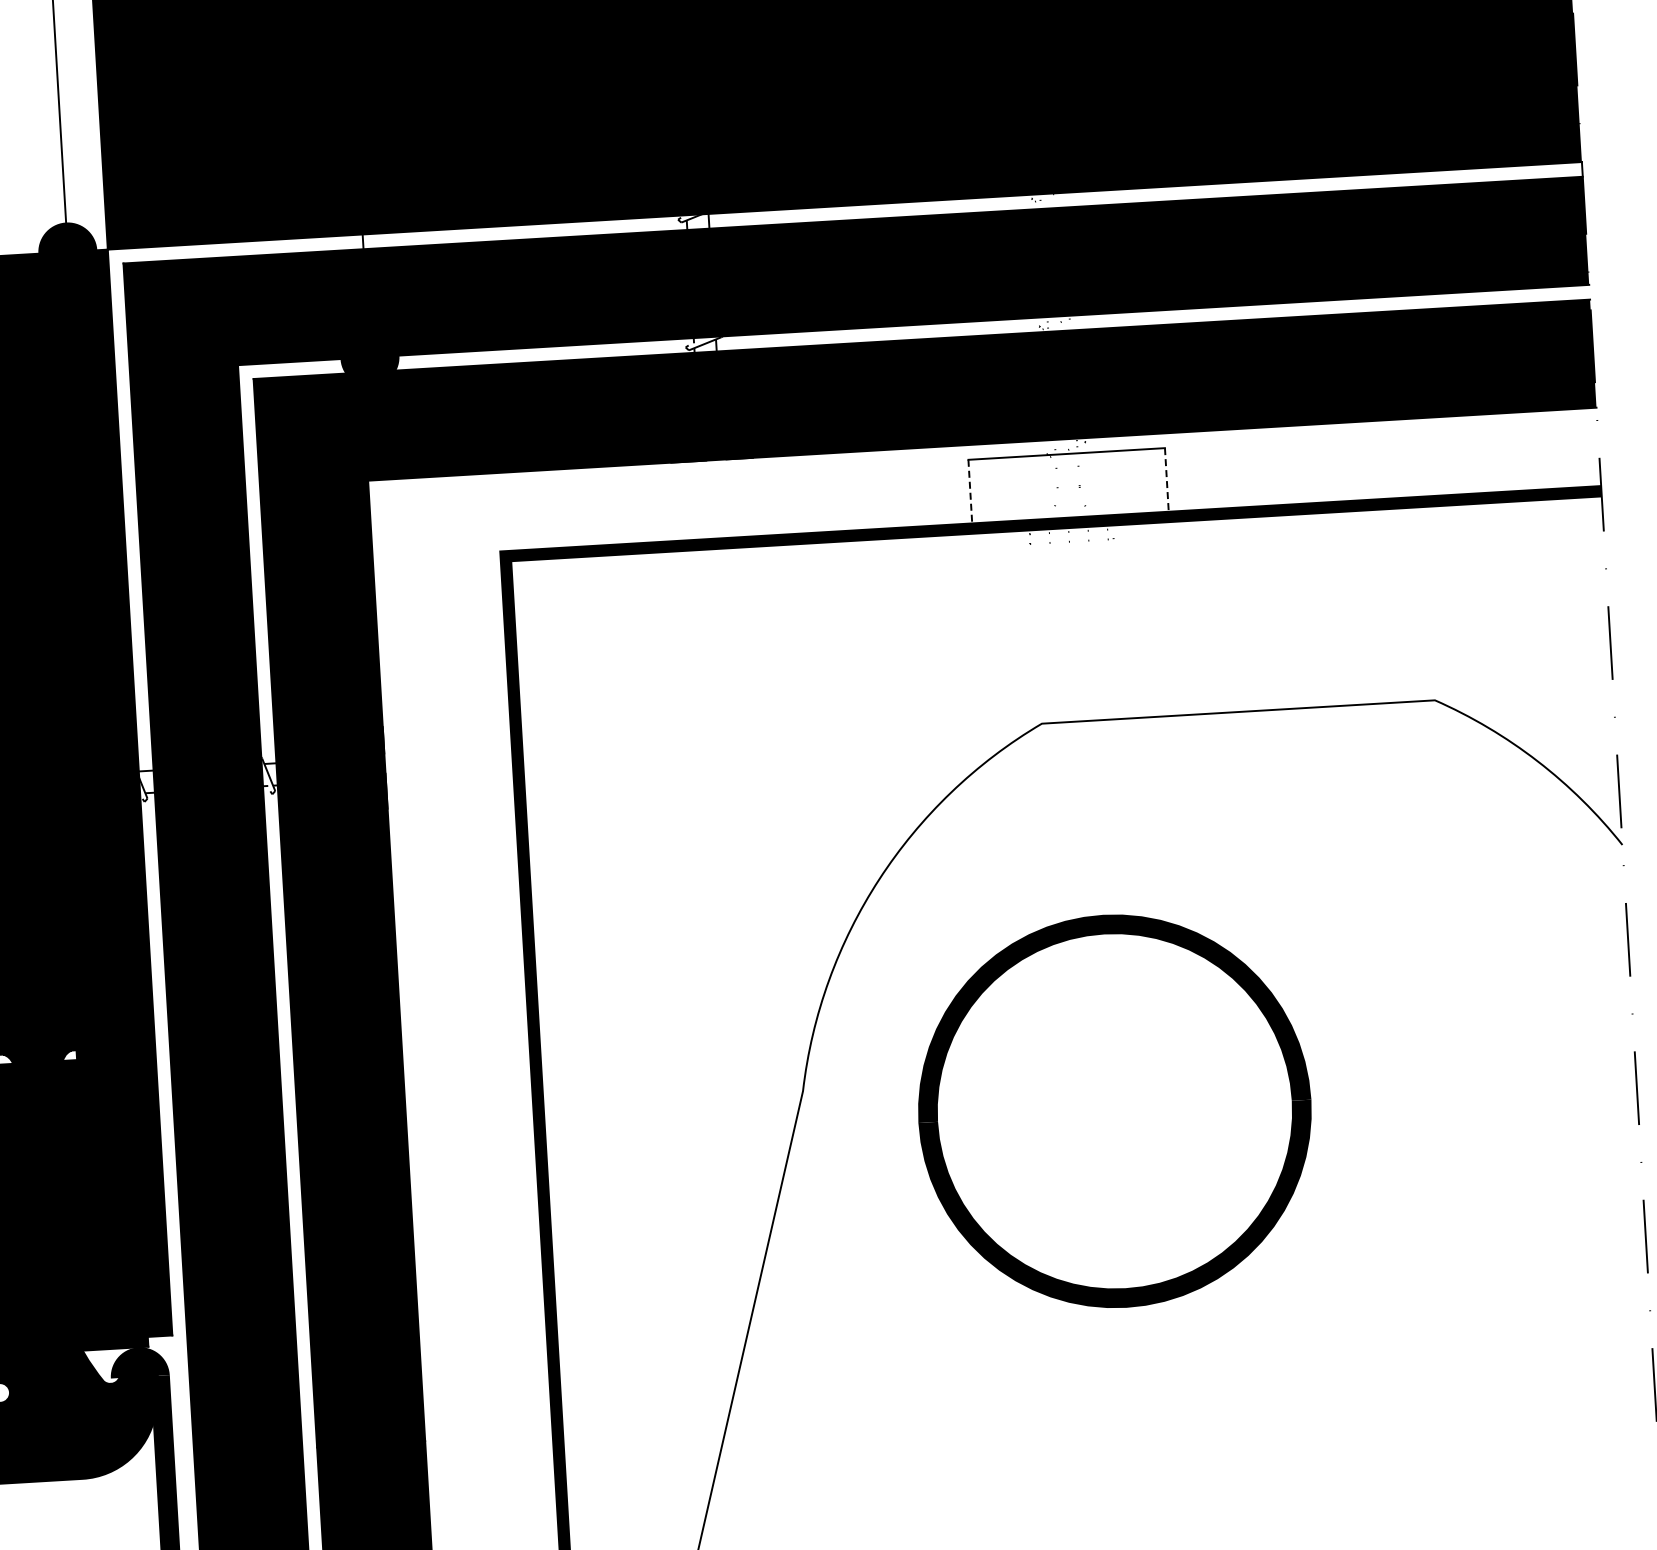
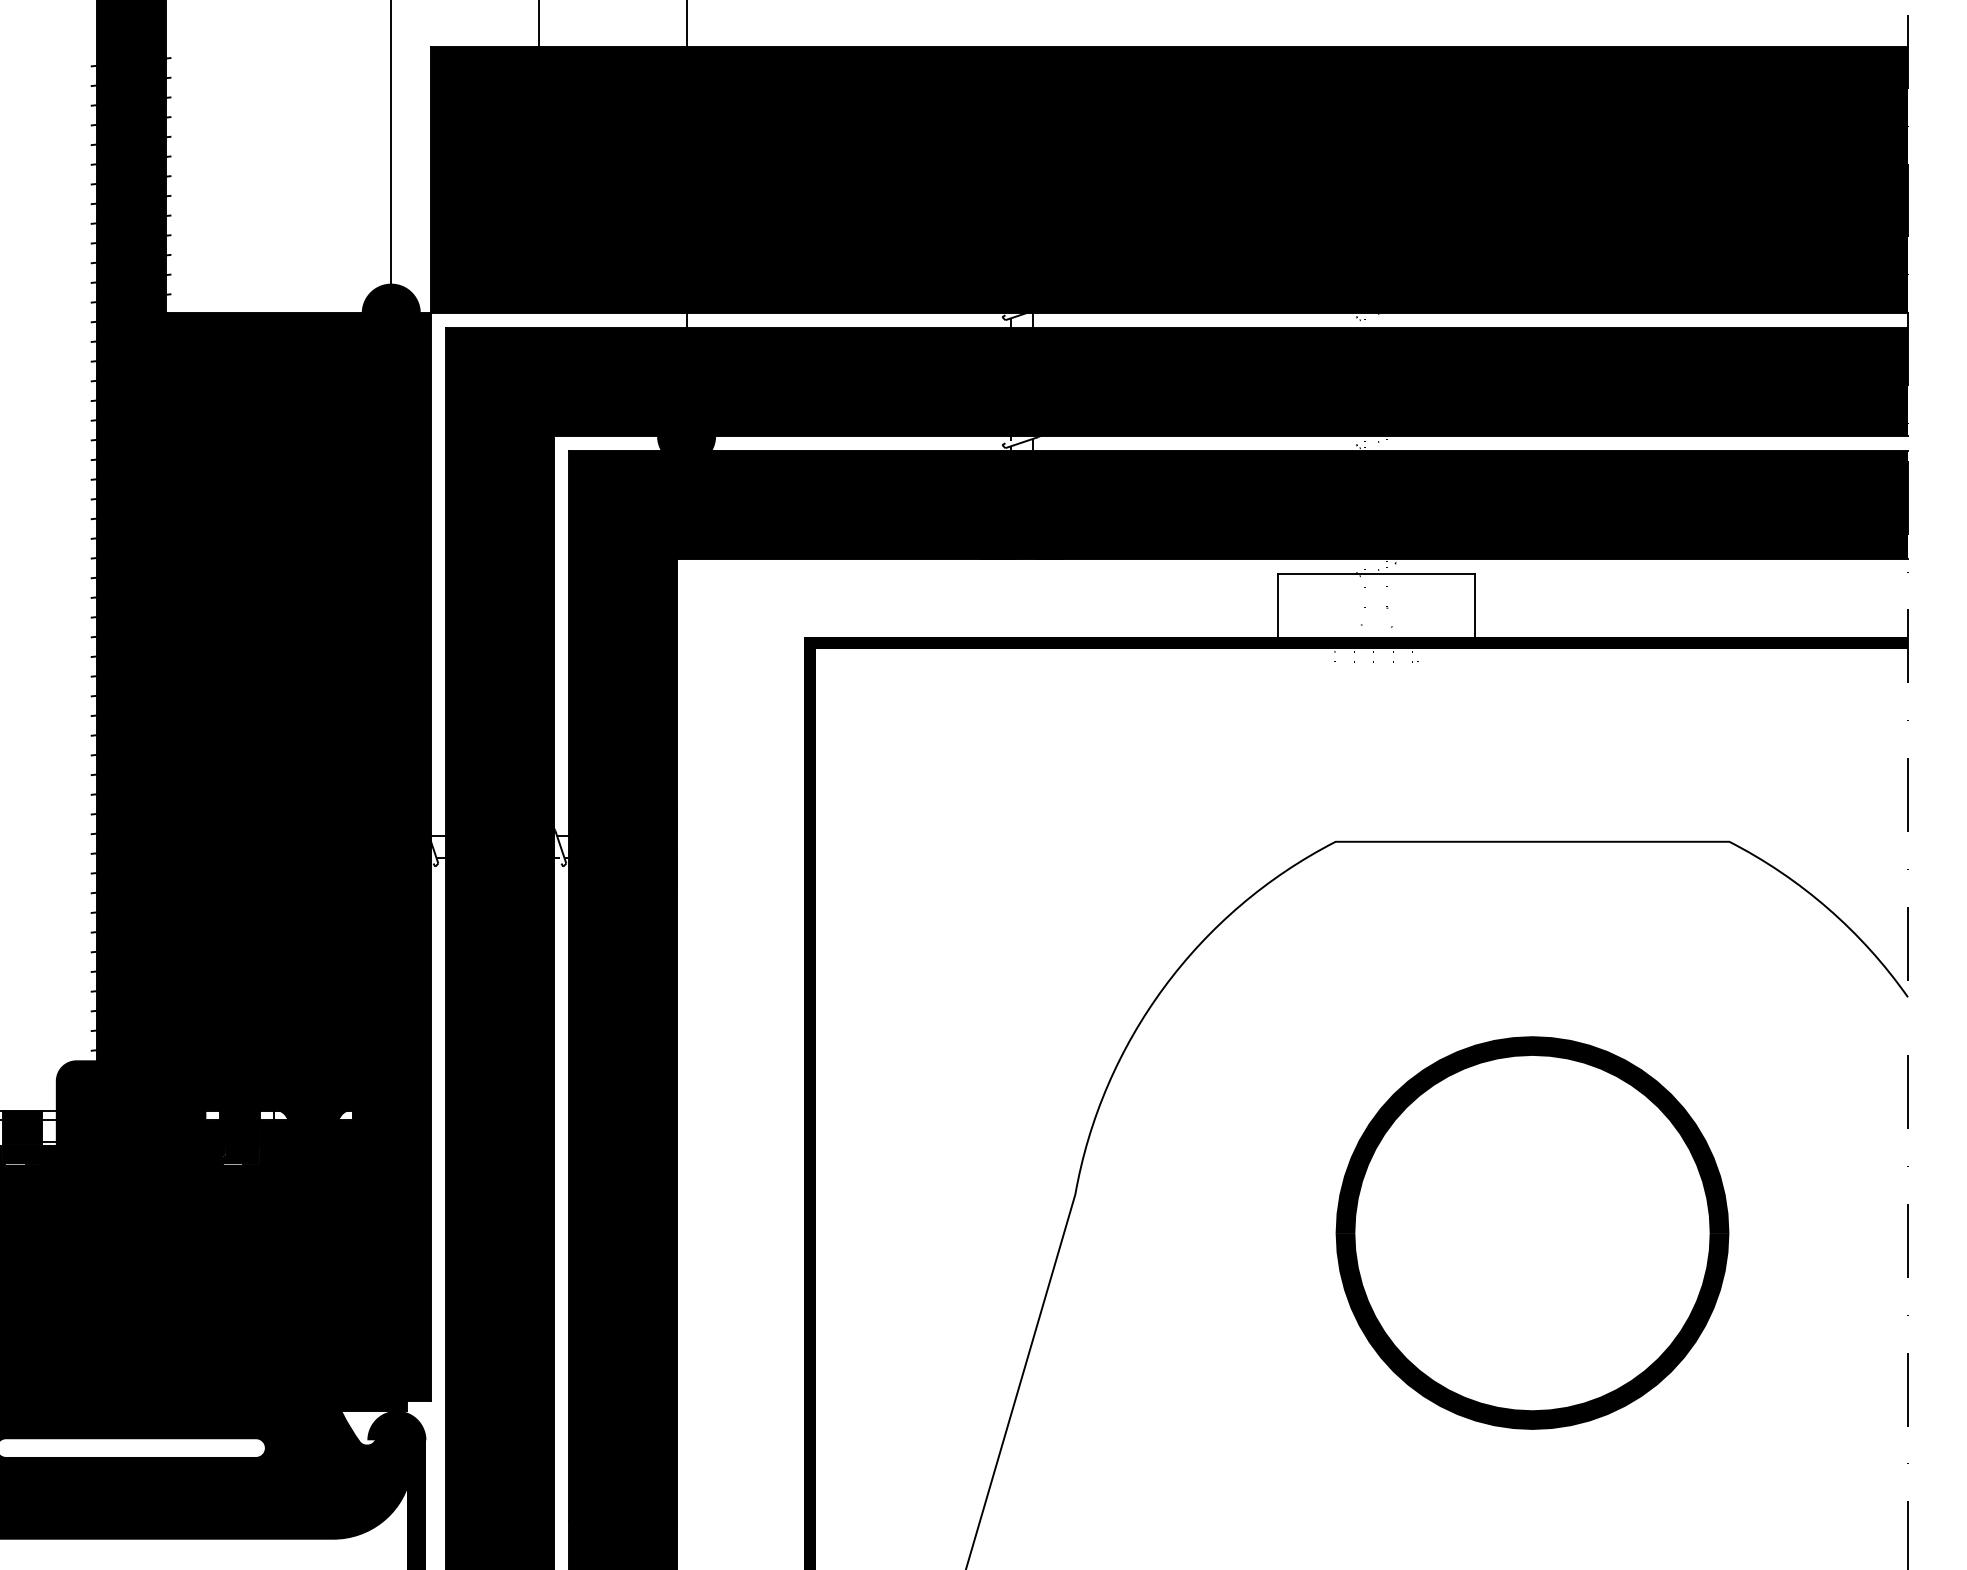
line: (1166, 482) -> (1474, 608), dashed -> solid
line: (970, 494) -> (1277, 608), dashed -> solid
part: (1114, 1110) -> (1532, 1232), moved

